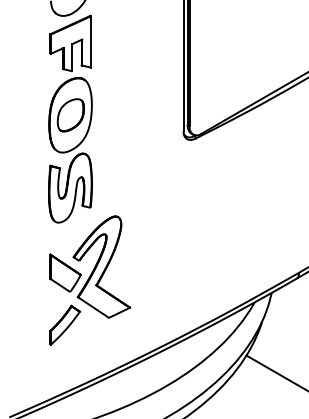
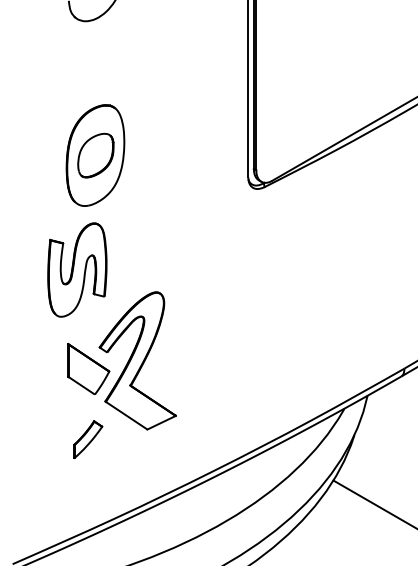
part: (70, 43) -> (95, 58), removed
part: (70, 187) -> (77, 269), moved
part: (65, 325) -> (88, 439), size x0.7

